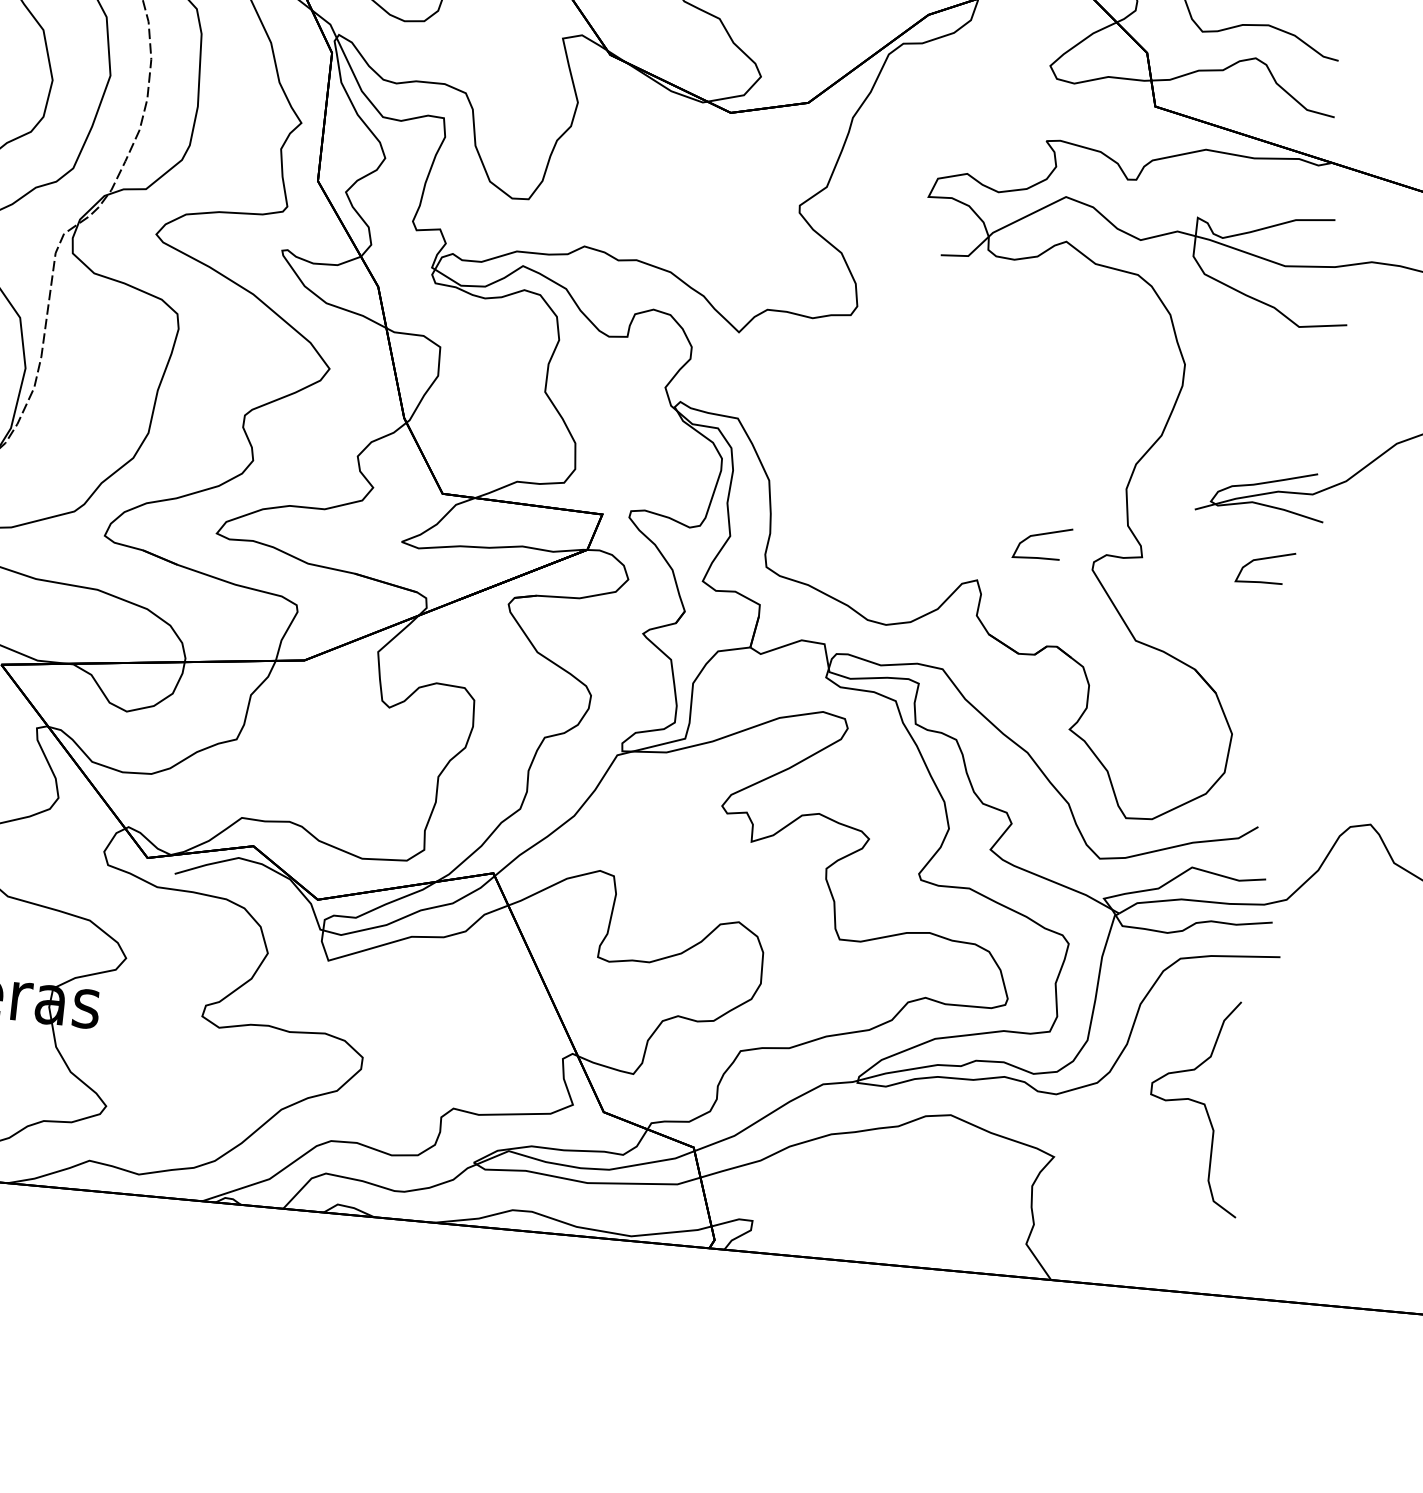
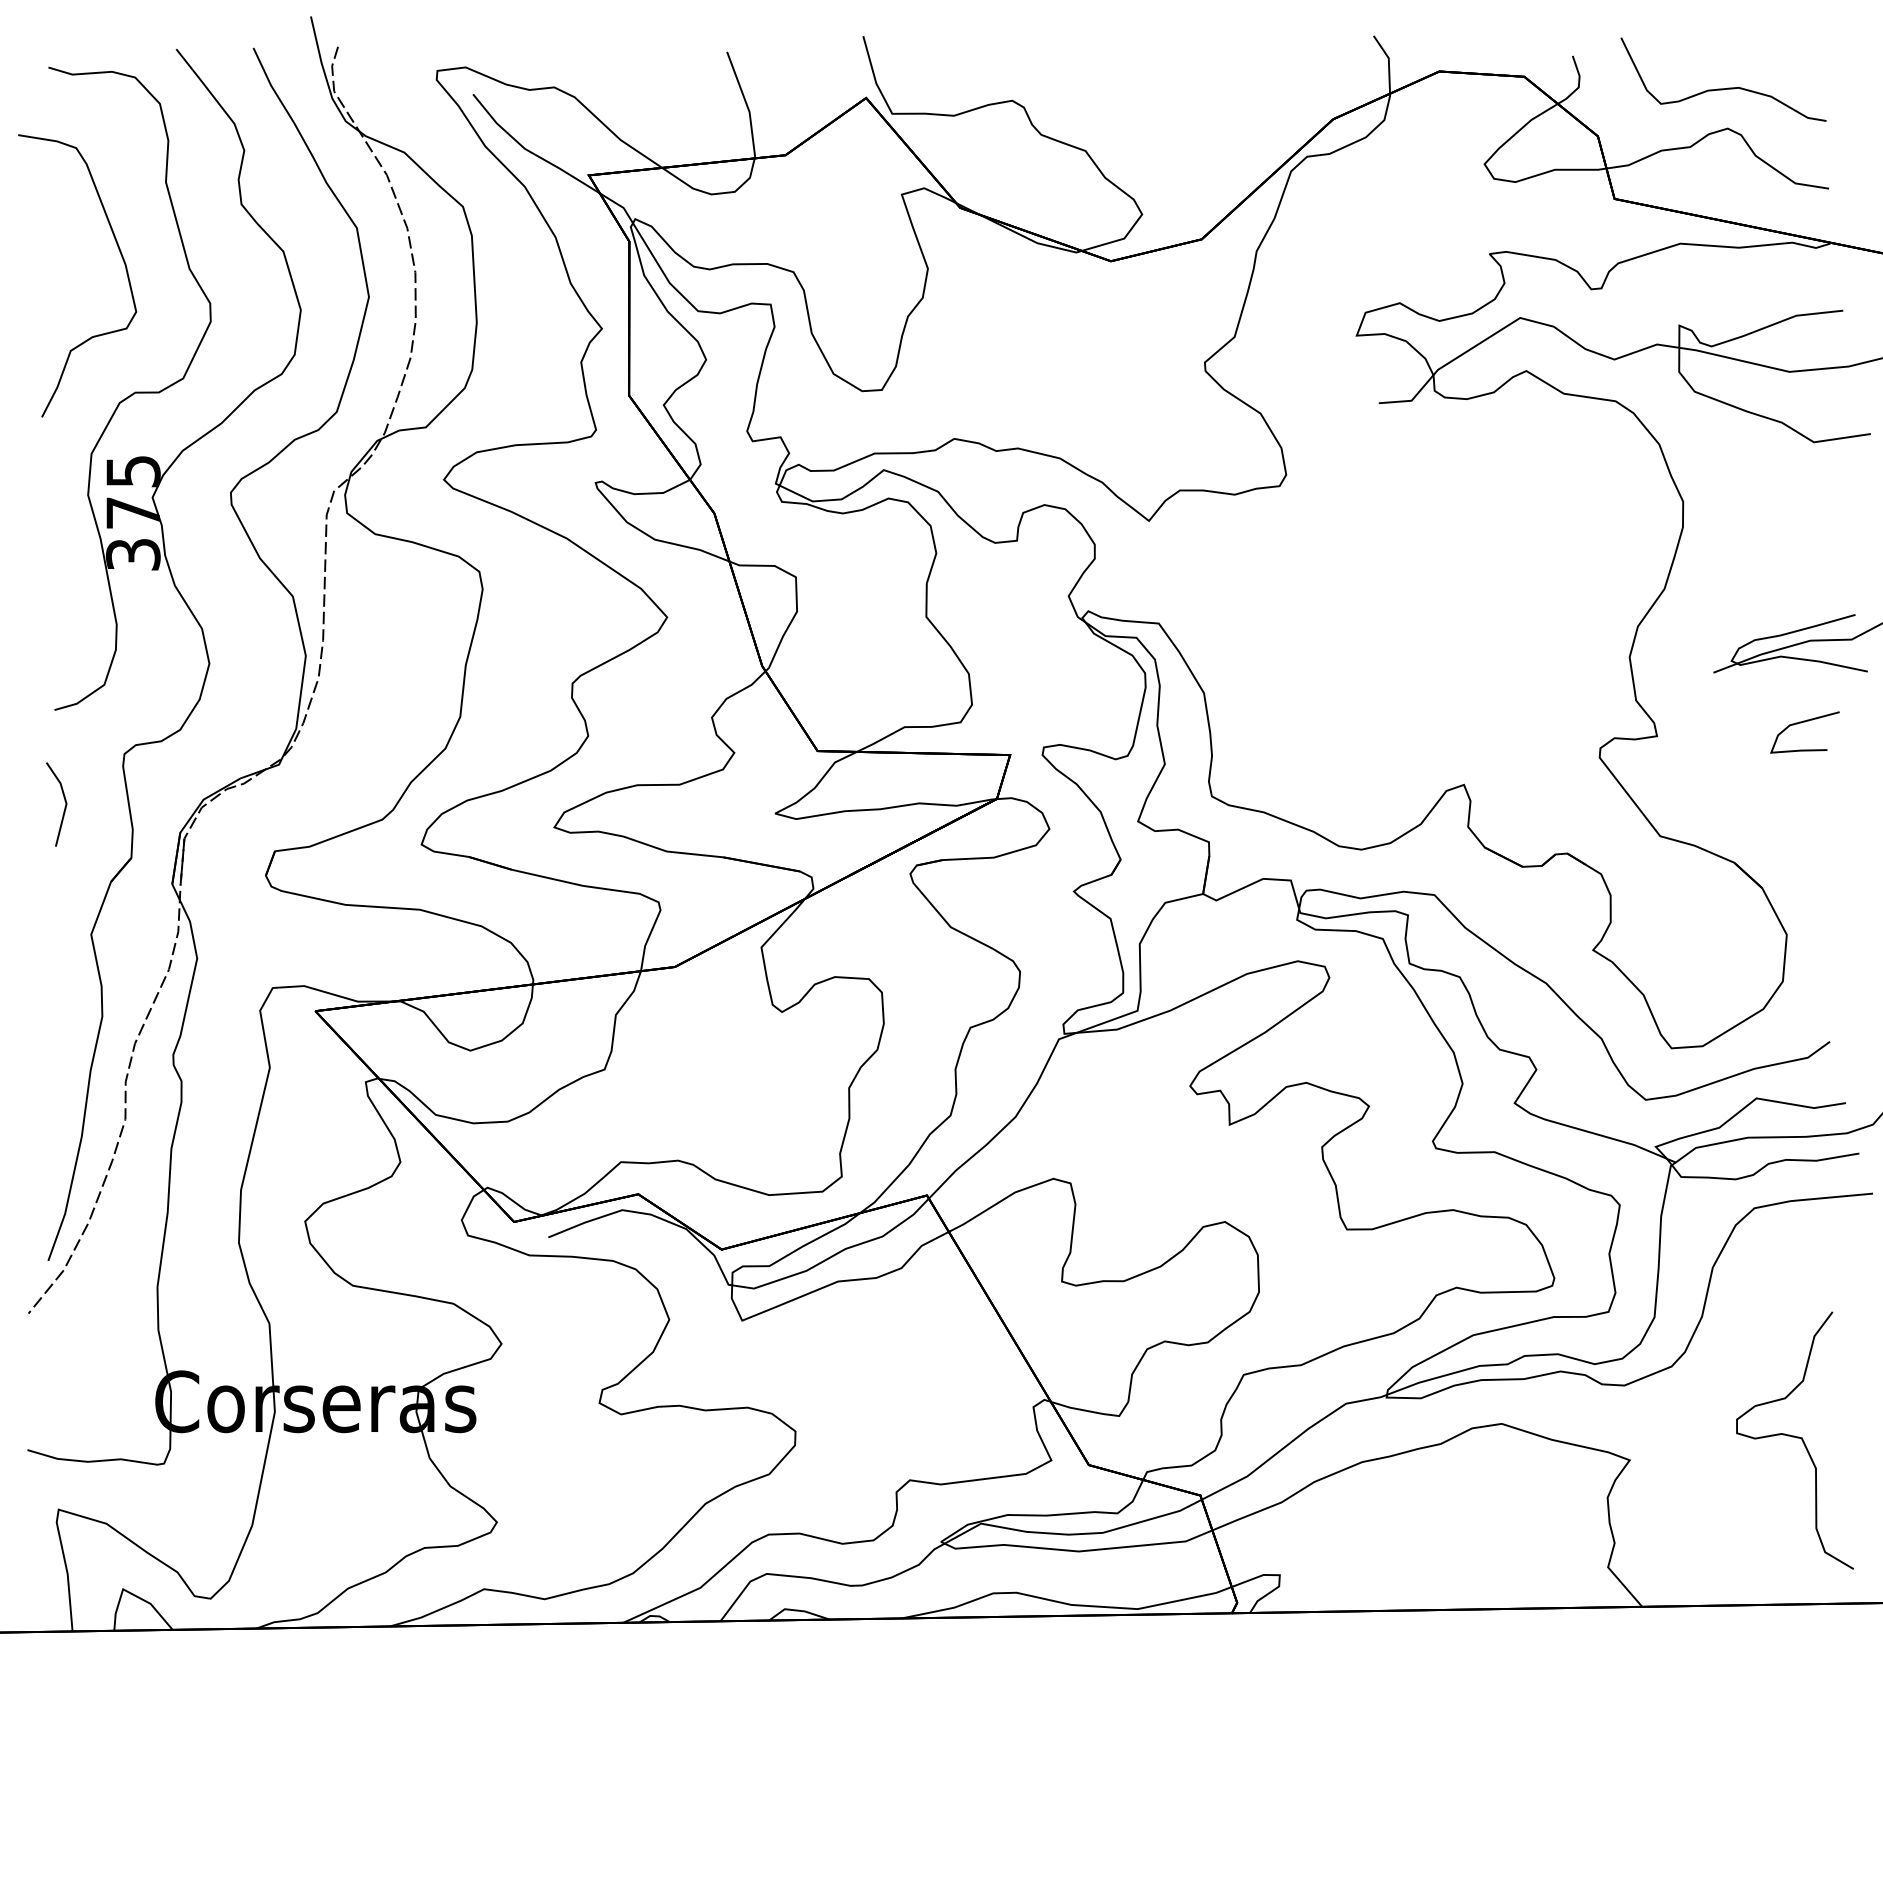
curve: (1040, 535) -> (1533, 723), removed
curve: (1200, 1104) -> (1796, 1438), moved

